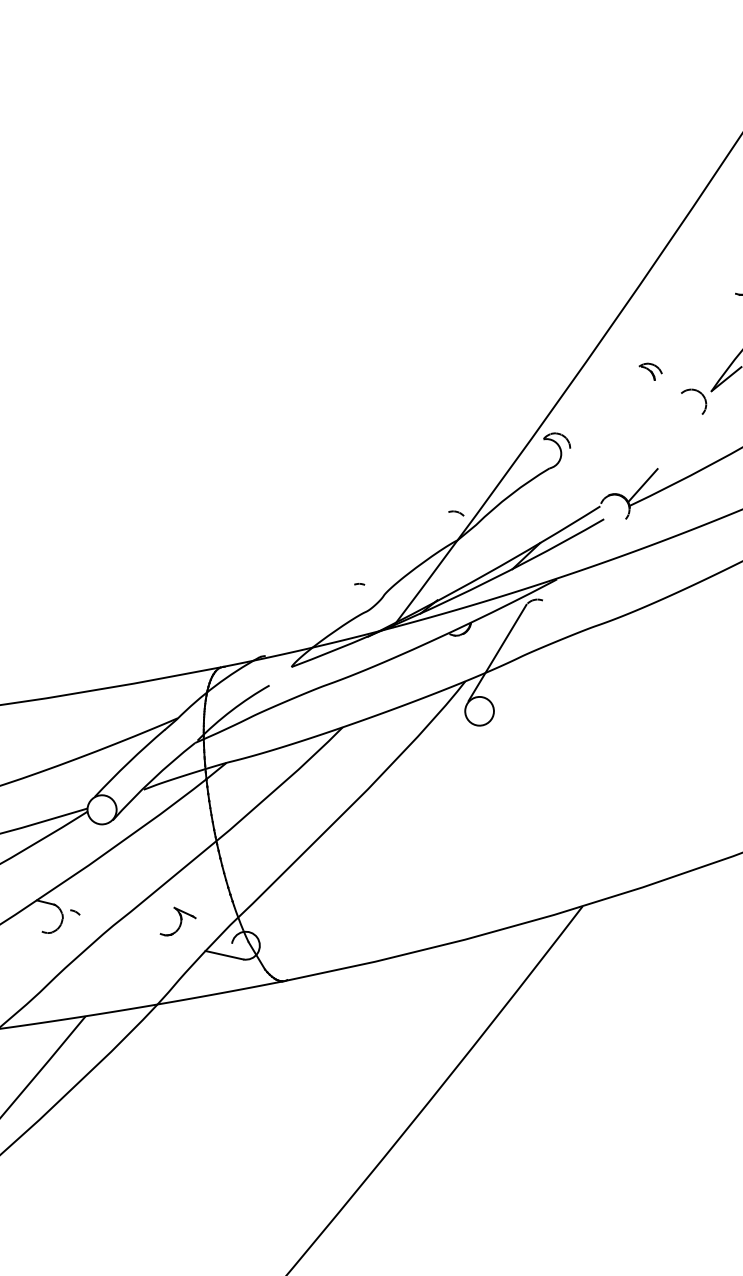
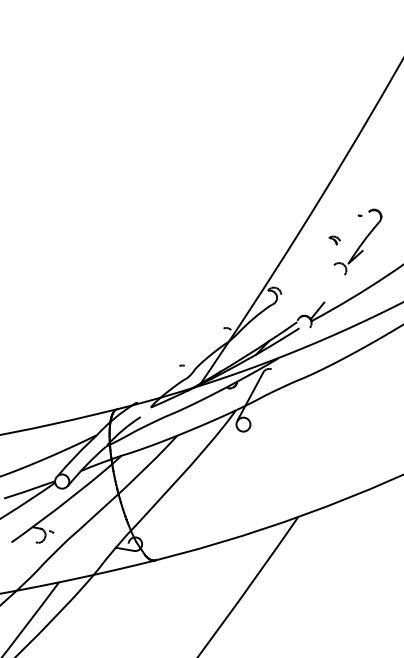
part: (650, 371) -> (334, 240), moved
part: (179, 922) -> (102, 534), removed

